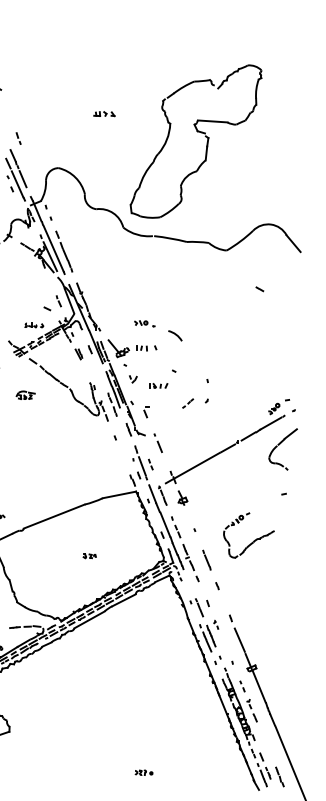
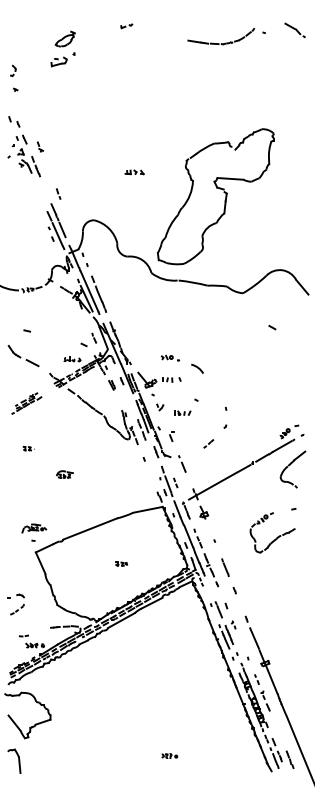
part: (25, 395) -> (64, 474), moved
line: (187, 403) -> (208, 443), moved
part: (254, 539) -> (277, 536), moved

